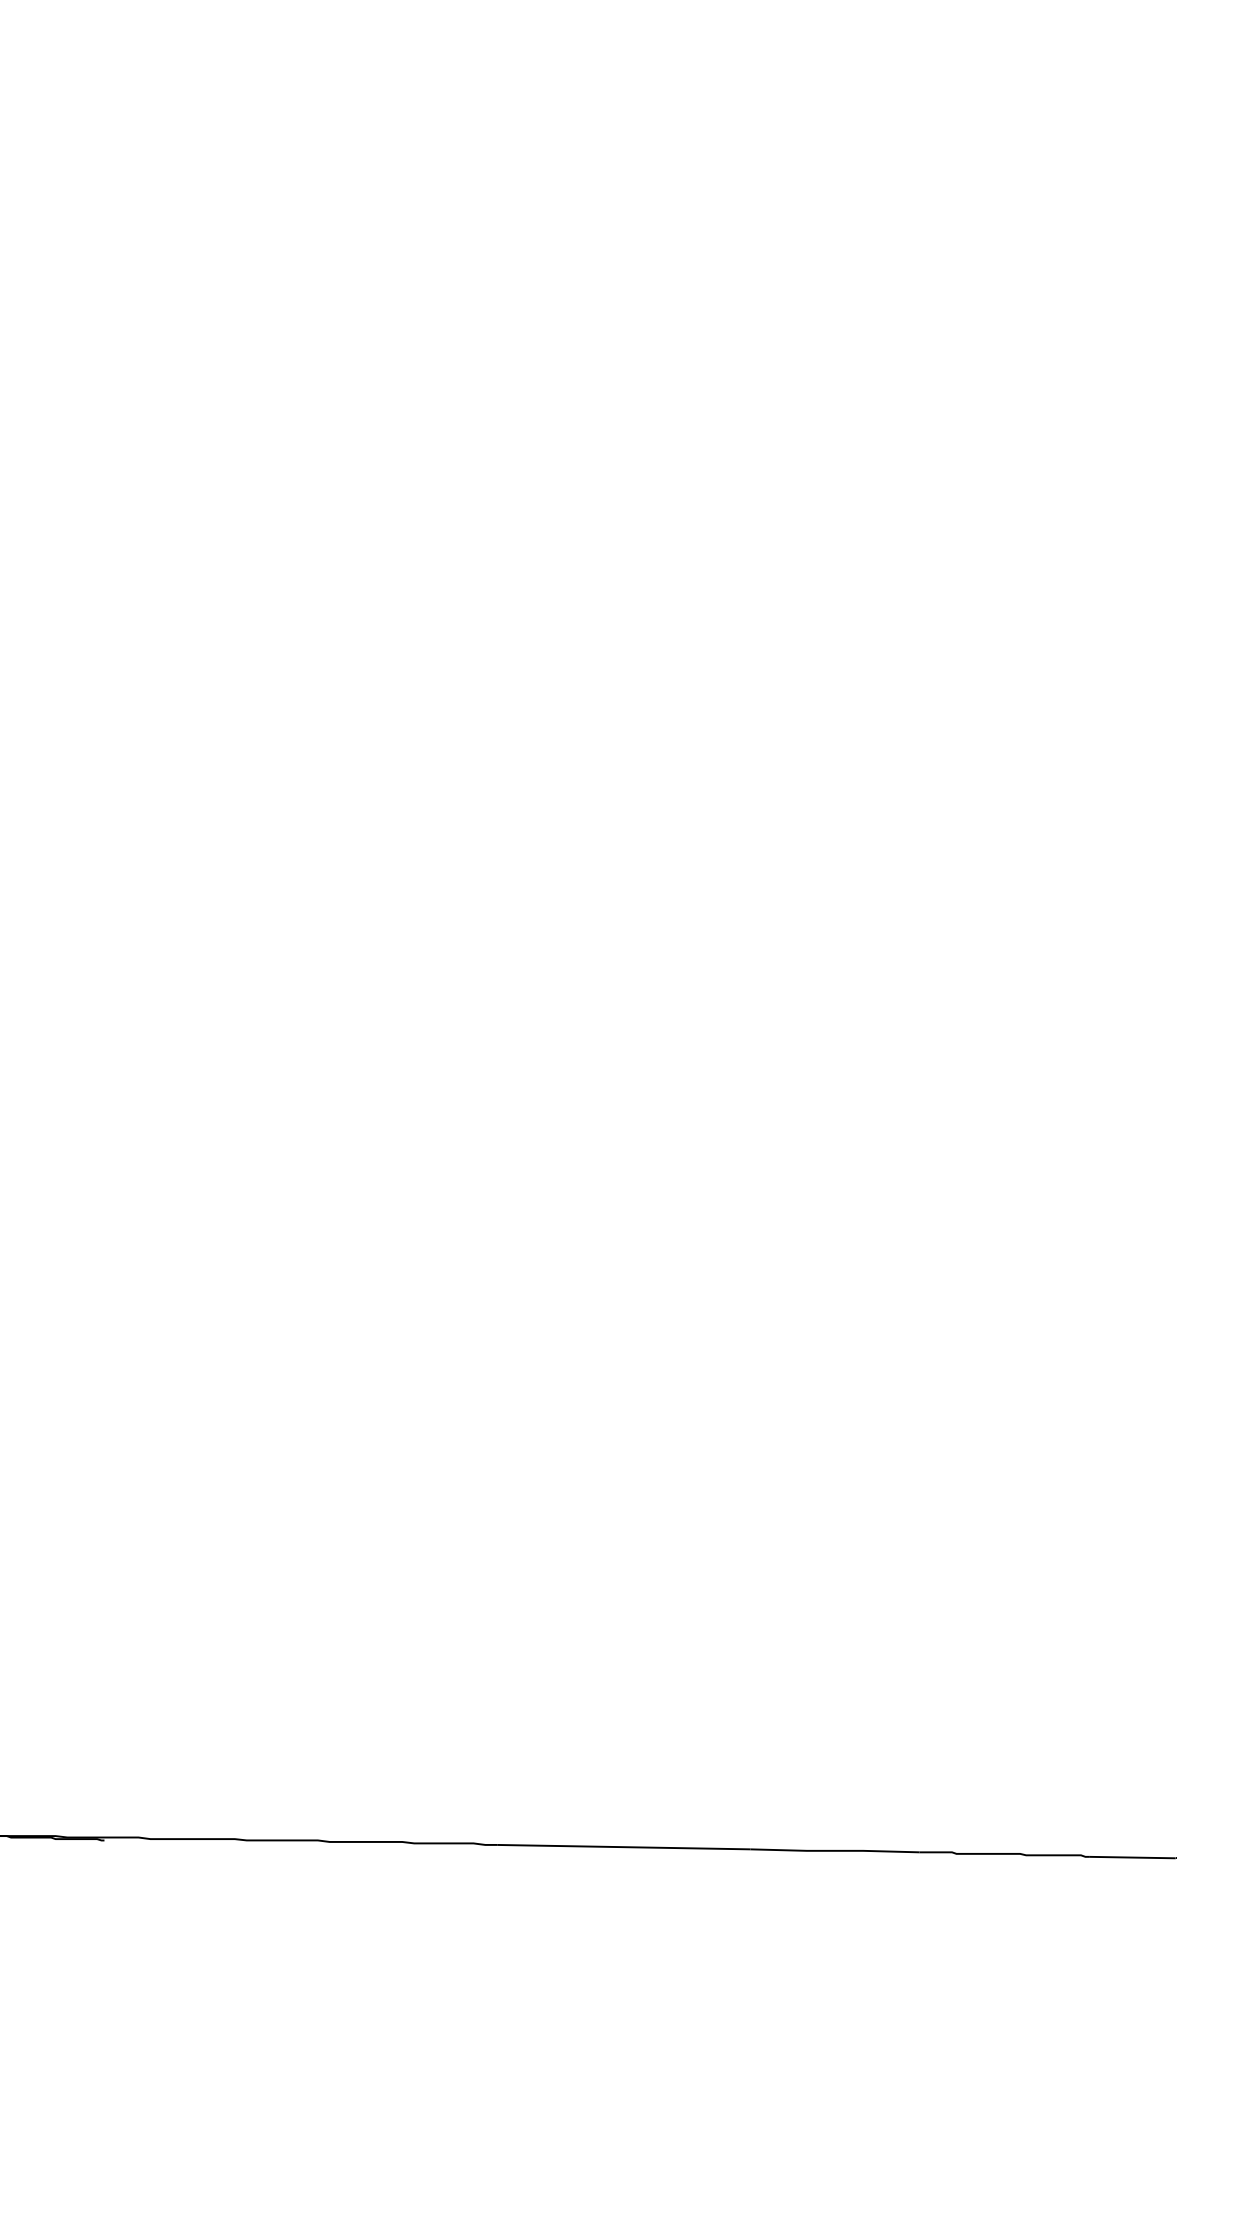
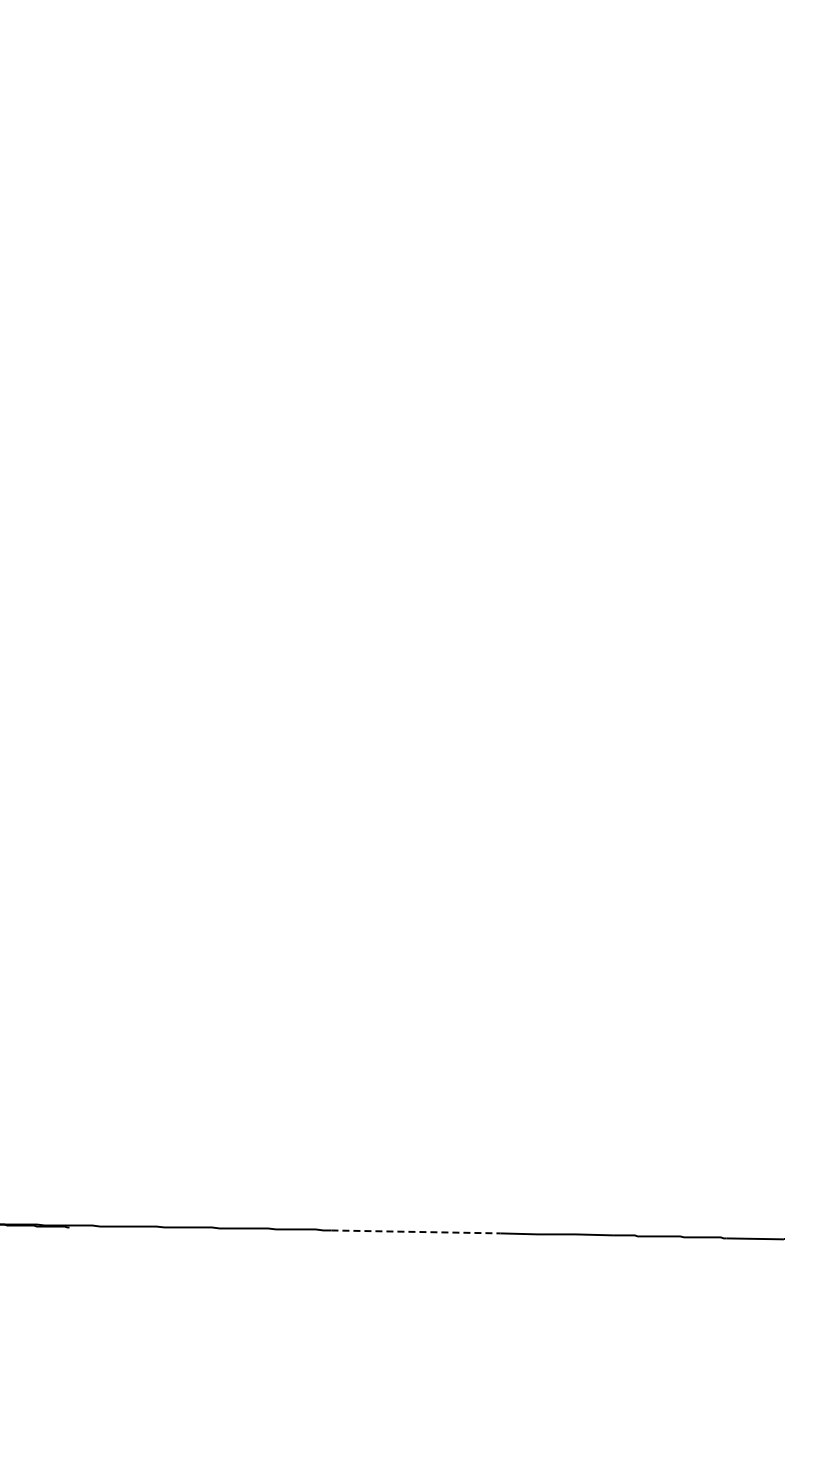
line: (624, 1846) -> (416, 1231), solid -> dashed

